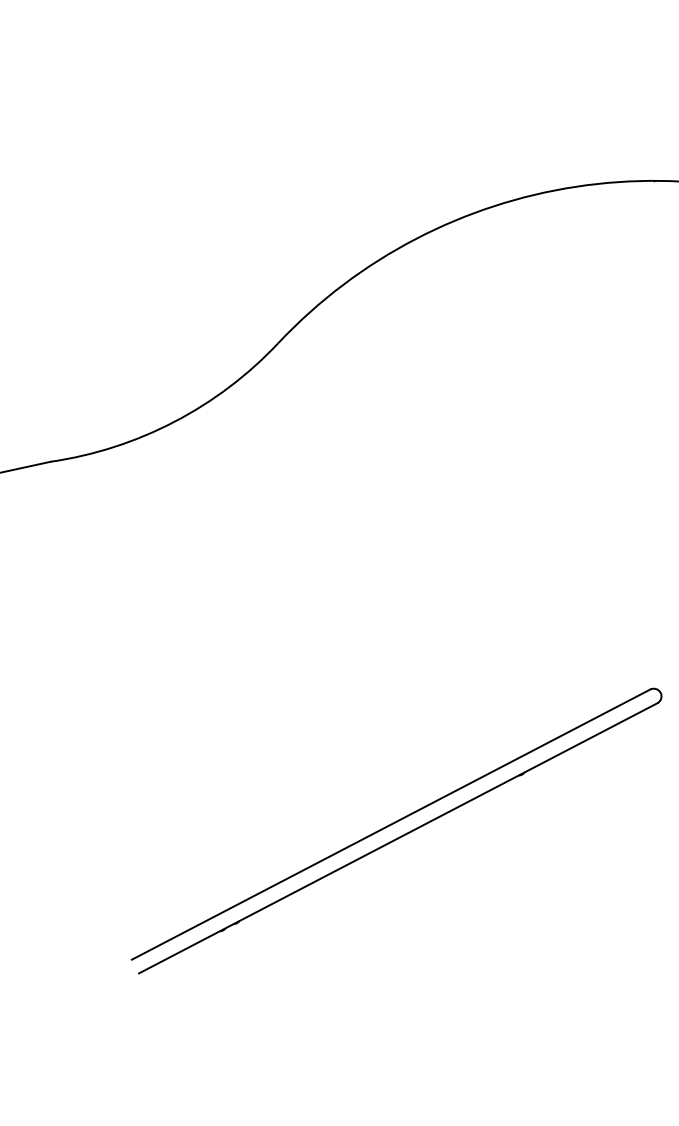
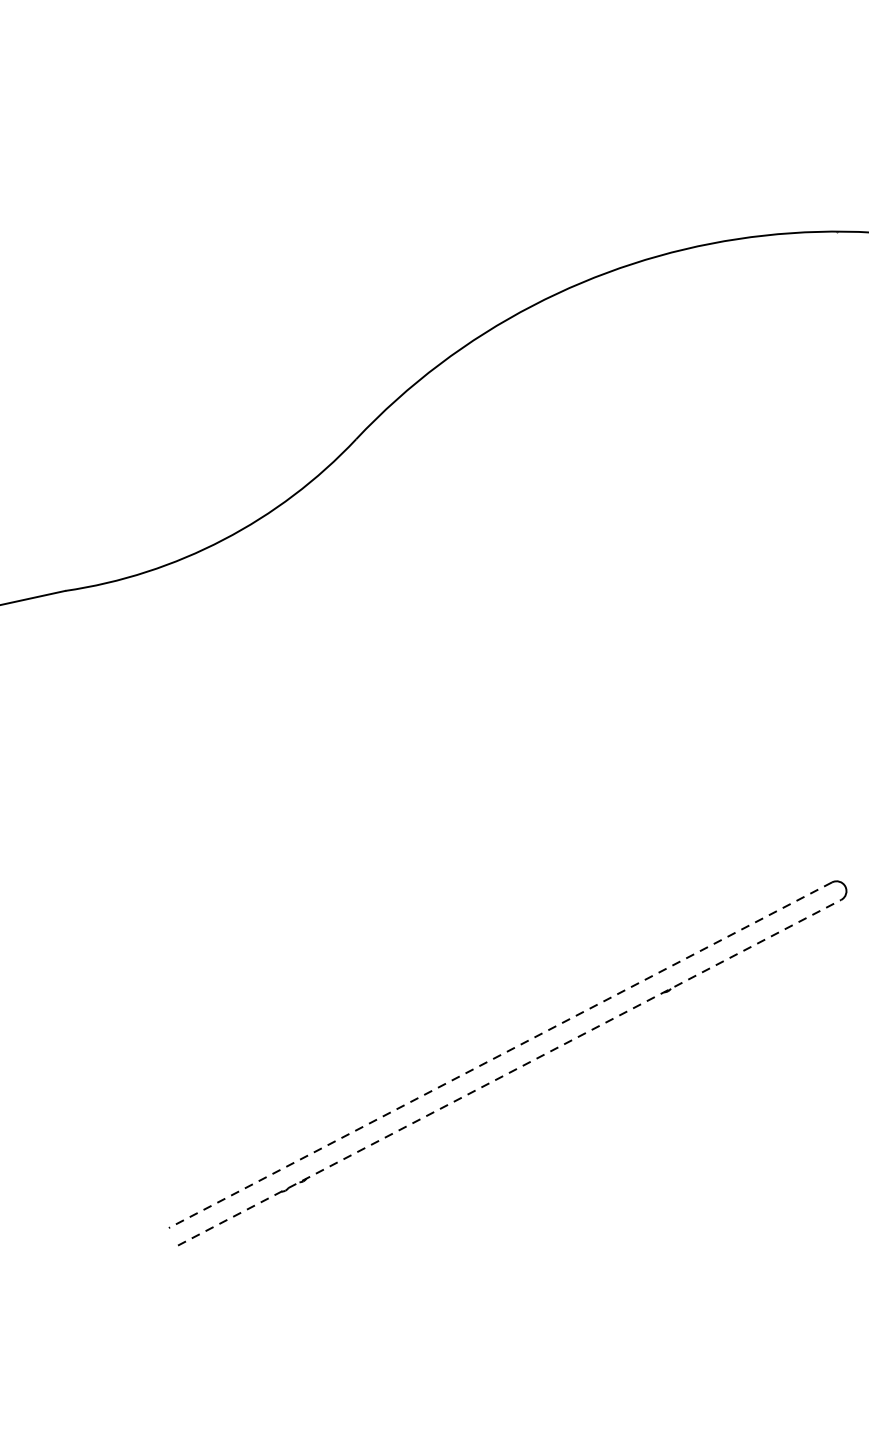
line: (390, 824) -> (499, 1055), solid -> dashed
line: (398, 838) -> (509, 1072), solid -> dashed

